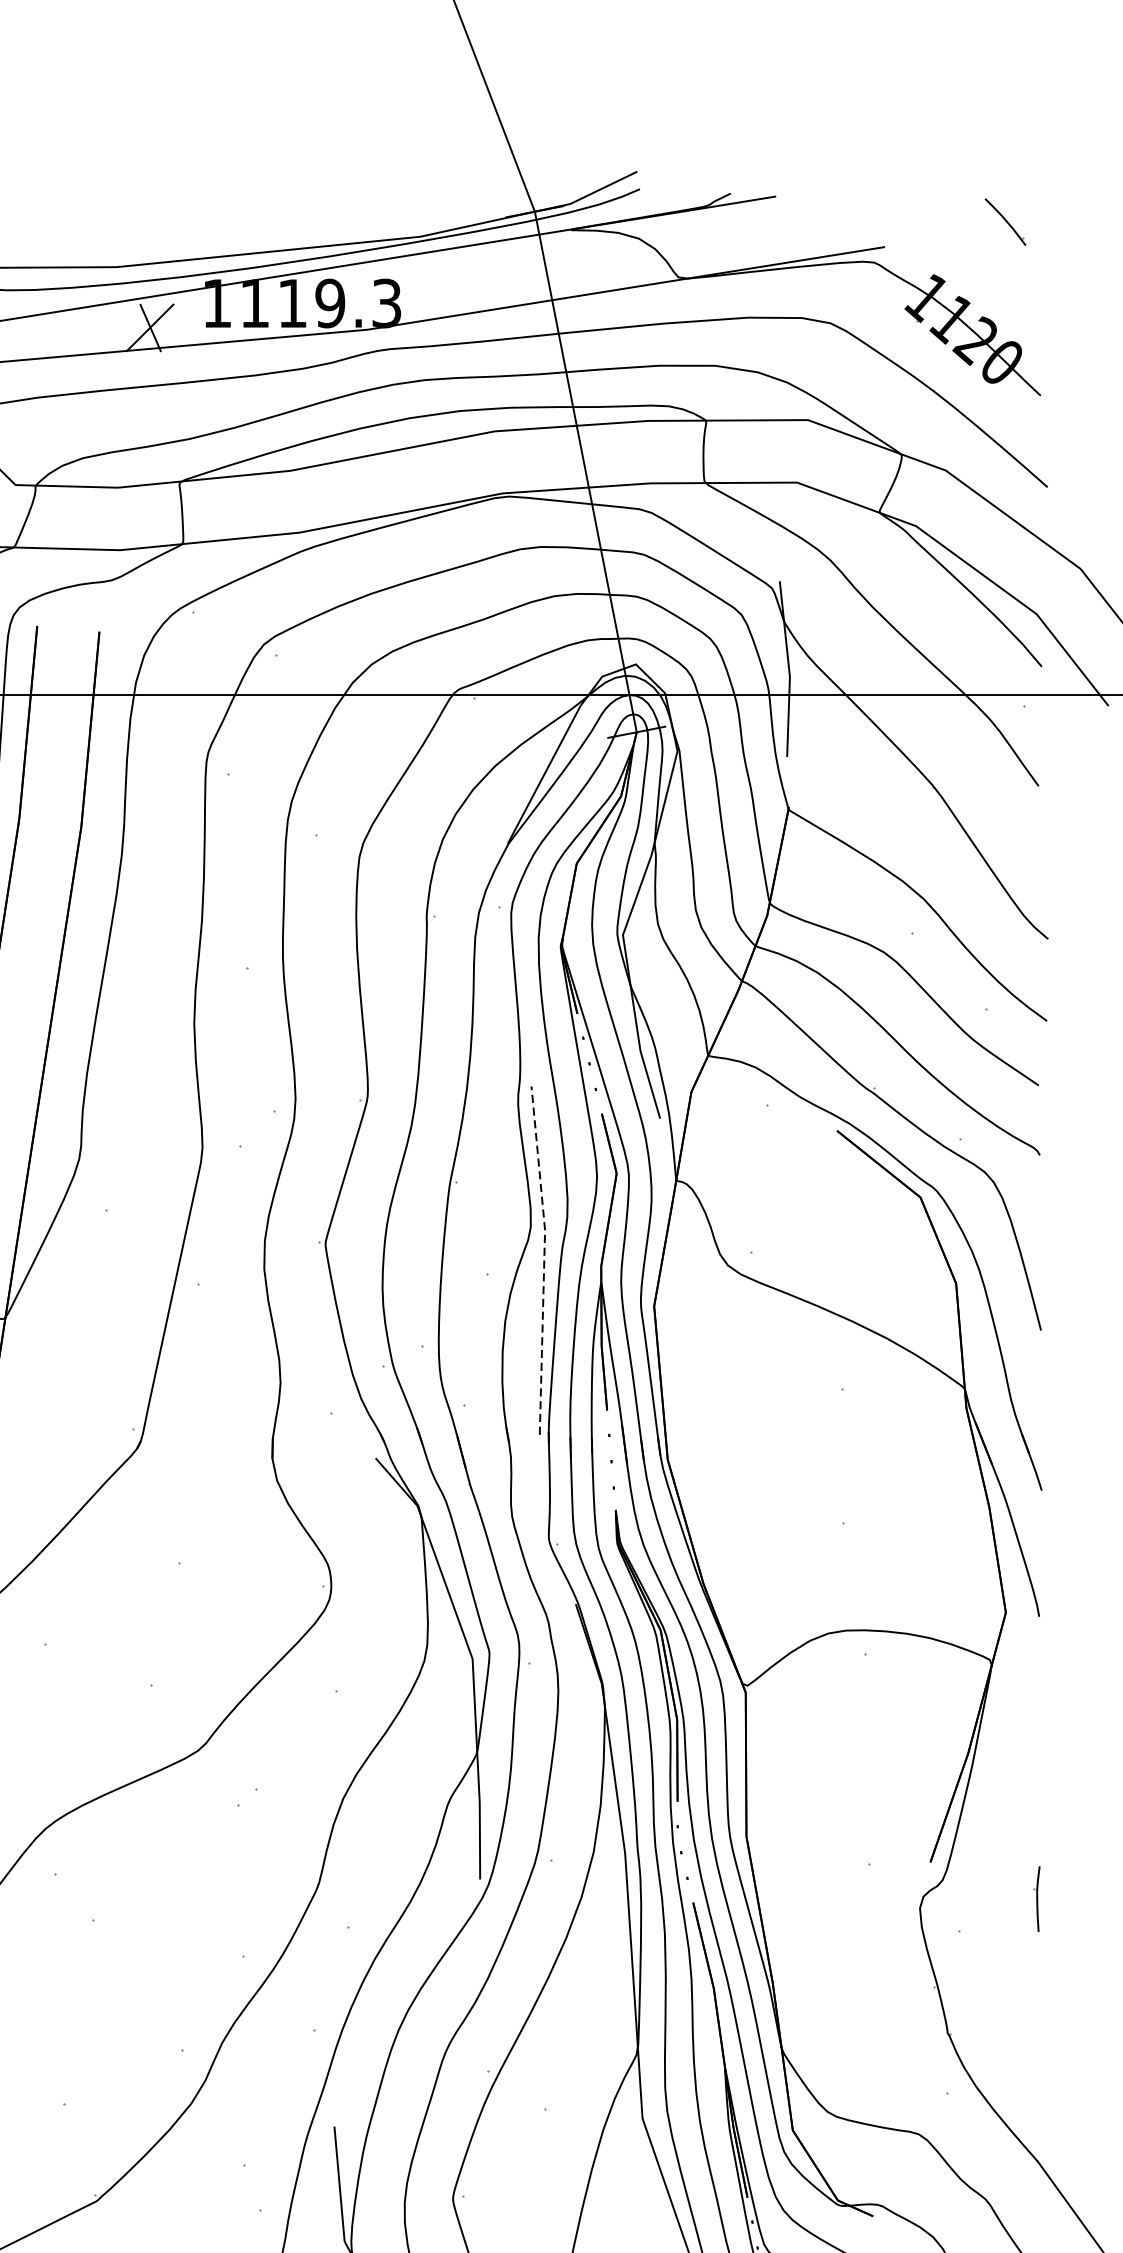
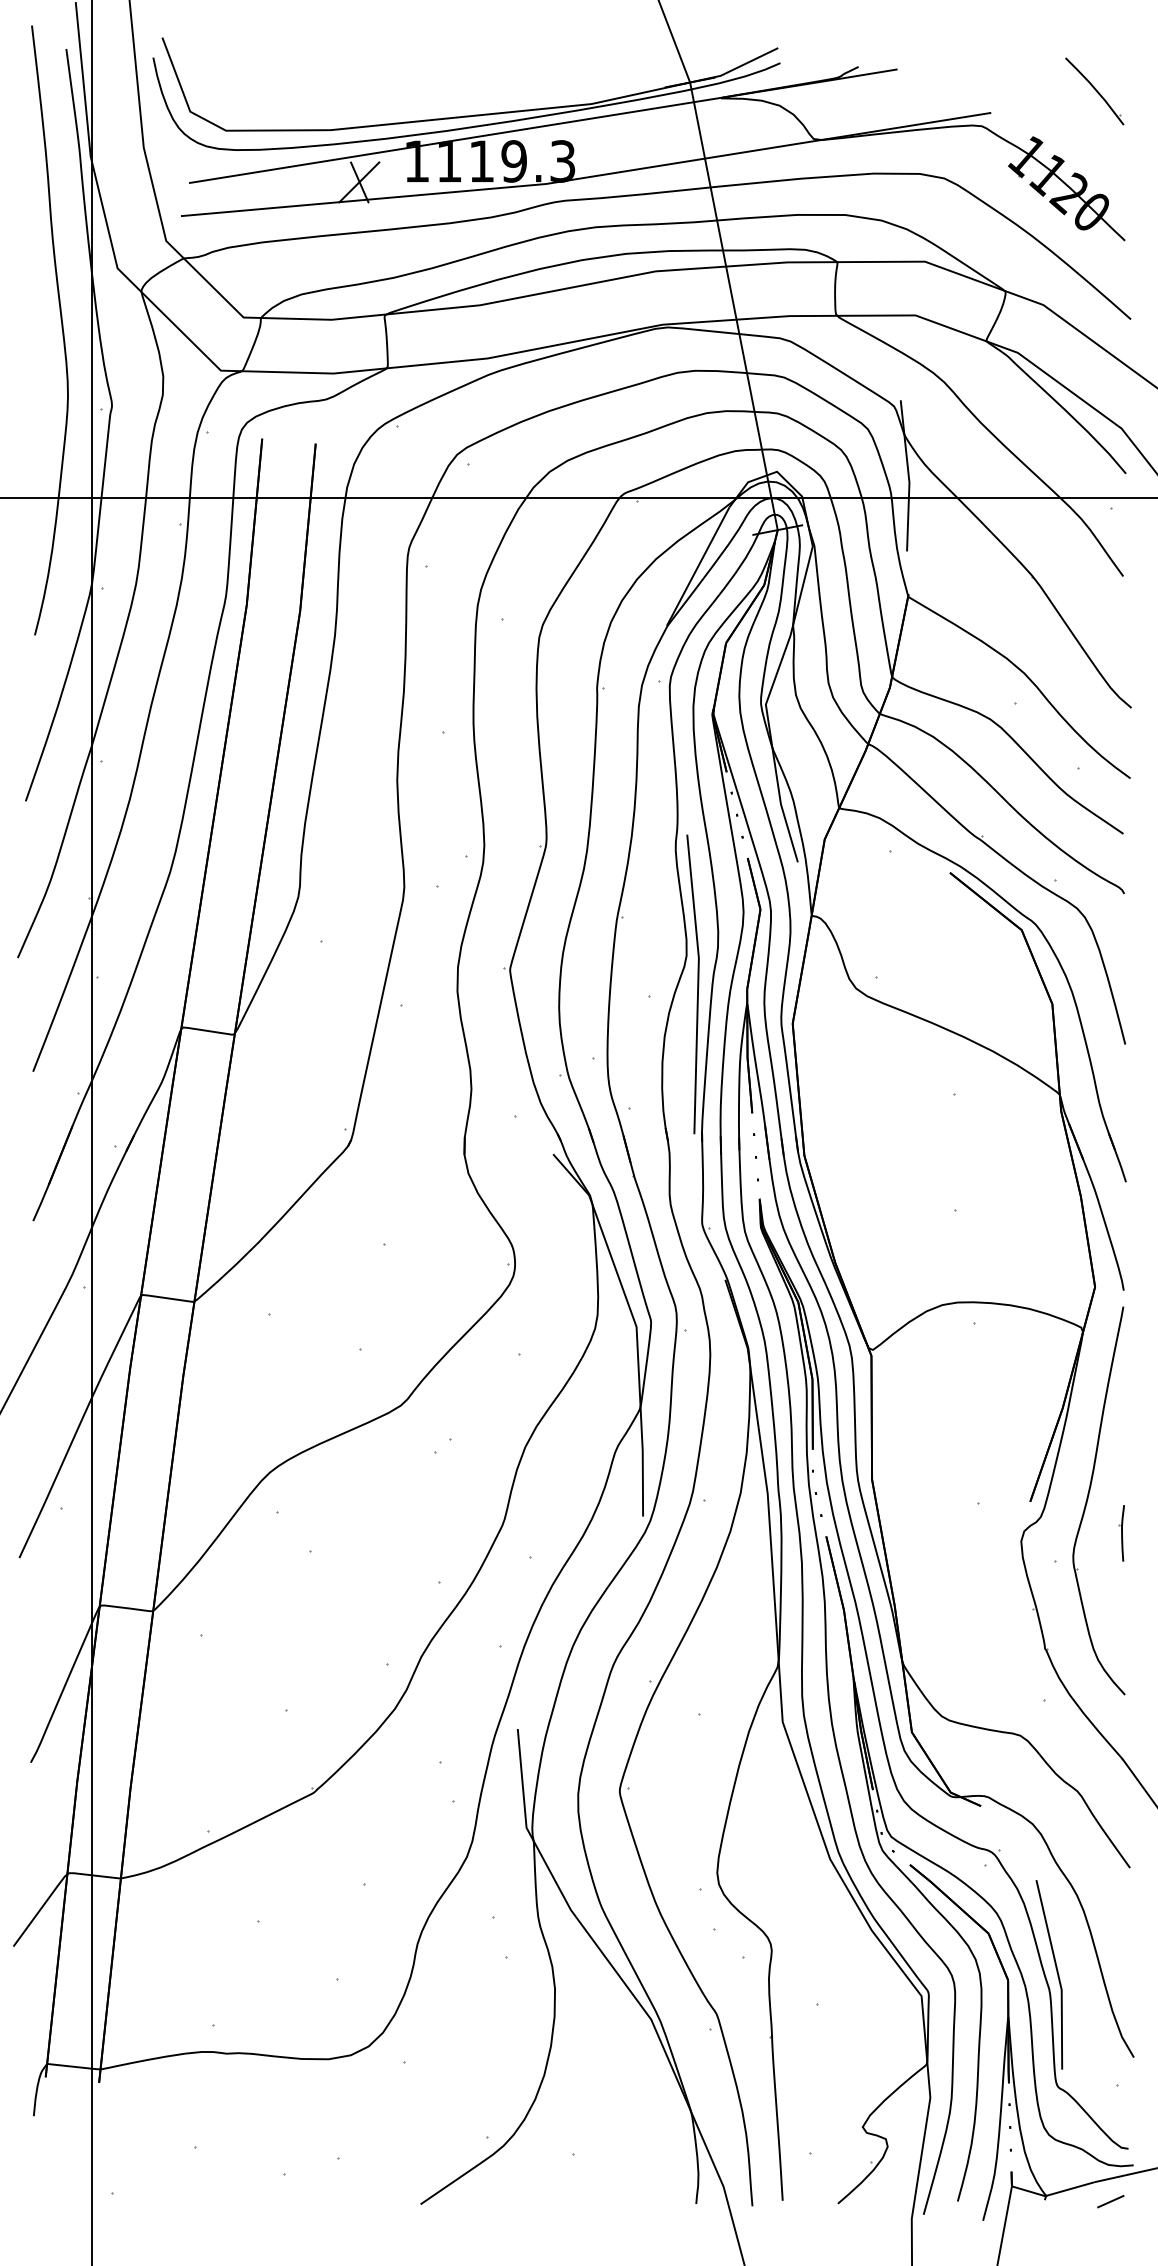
part: (1005, 222) -> (1094, 91), size x1.67
line: (544, 1259) -> (698, 983), dashed -> solid
part: (998, 1859) -> (1088, 1499), added

